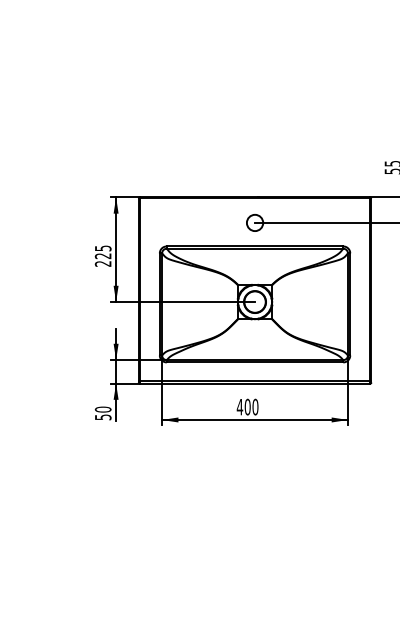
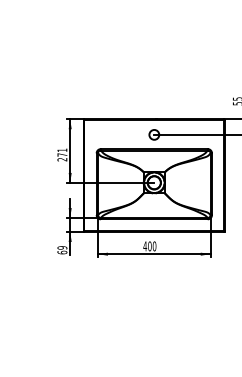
text: (103, 252) -> (62, 152), 225 -> 271
text: (103, 413) -> (62, 250), 50 -> 69

